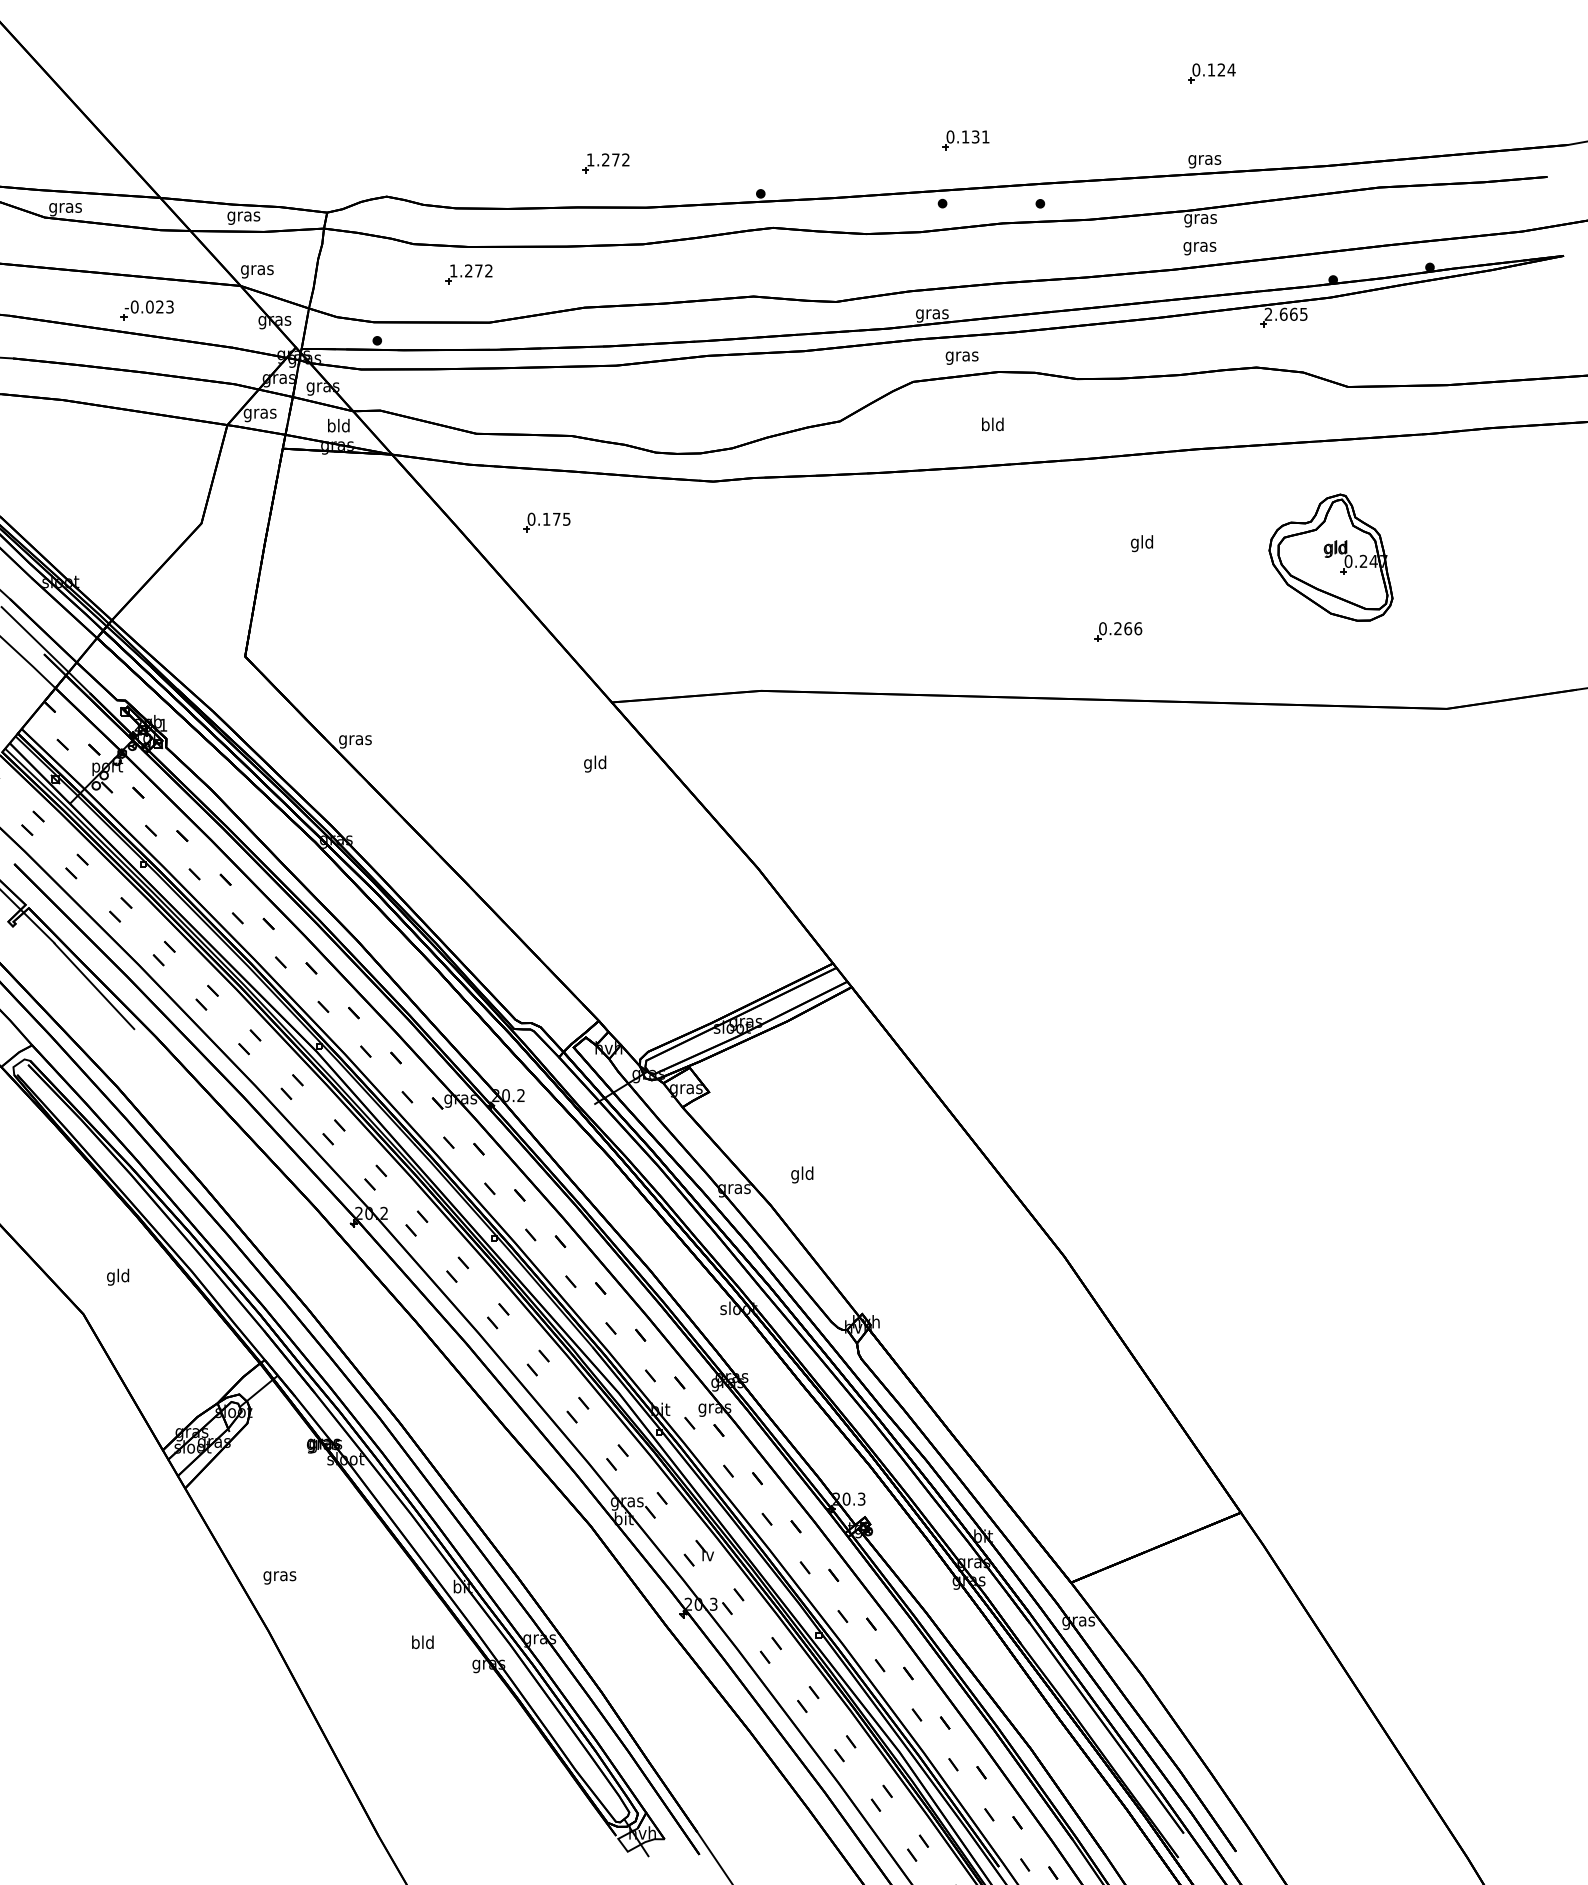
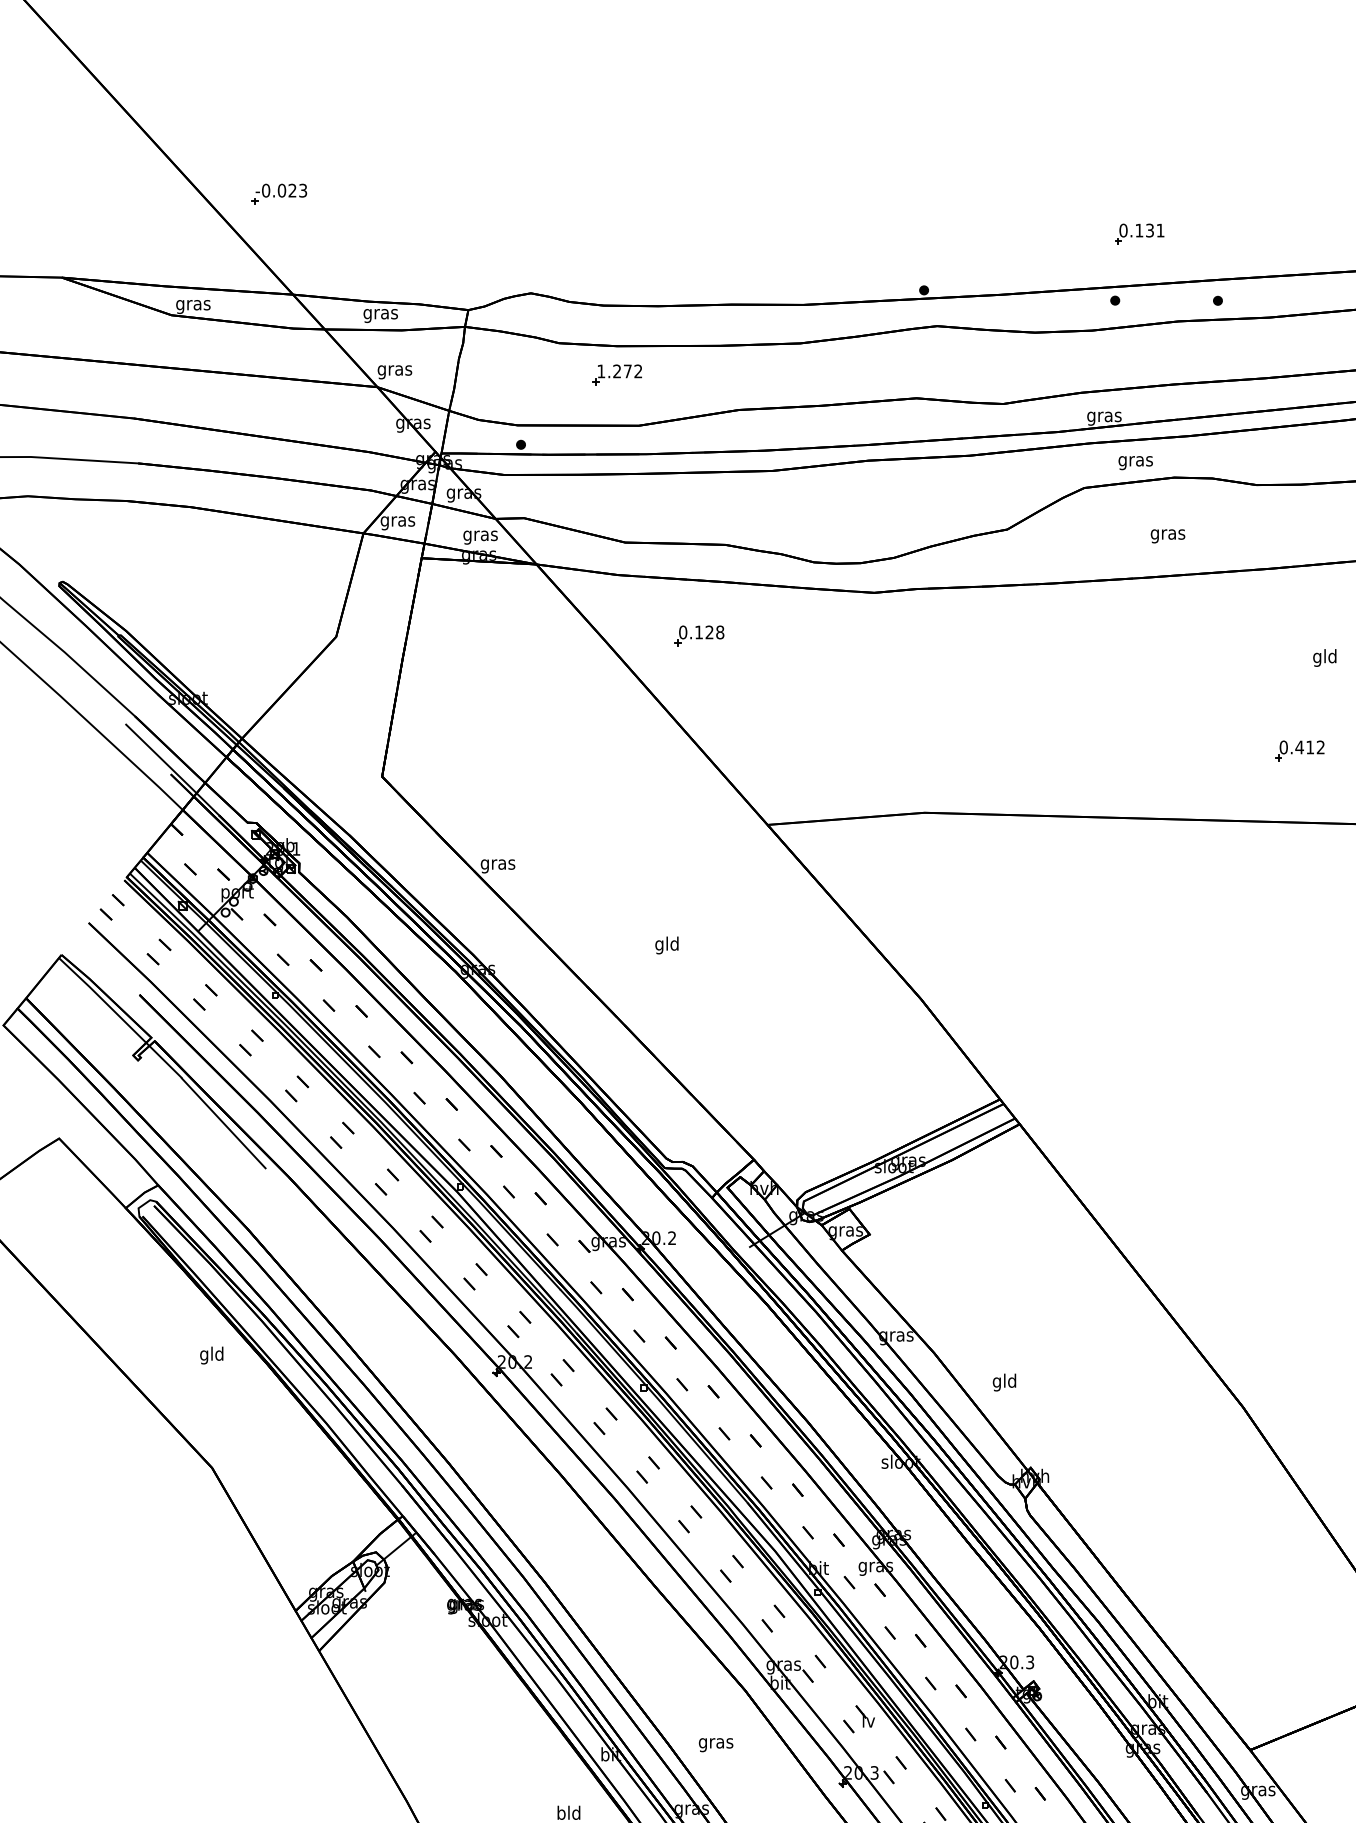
part: (605, 163) -> (760, 258), removed
part: (146, 310) -> (278, 194), moved
text: (992, 425) -> (1167, 533), bld -> gras
text: (338, 426) -> (480, 534), bld -> gras
text: (561, 518) -> (714, 631), 0.175 -> 0.128
text: (1127, 628) -> (1309, 747), 0.266 -> 0.412
text: (595, 763) -> (667, 944), moved
text: (802, 1174) -> (1004, 1382), moved
text: (118, 1276) -> (212, 1354), moved
text: (279, 1577) -> (715, 1744), moved

